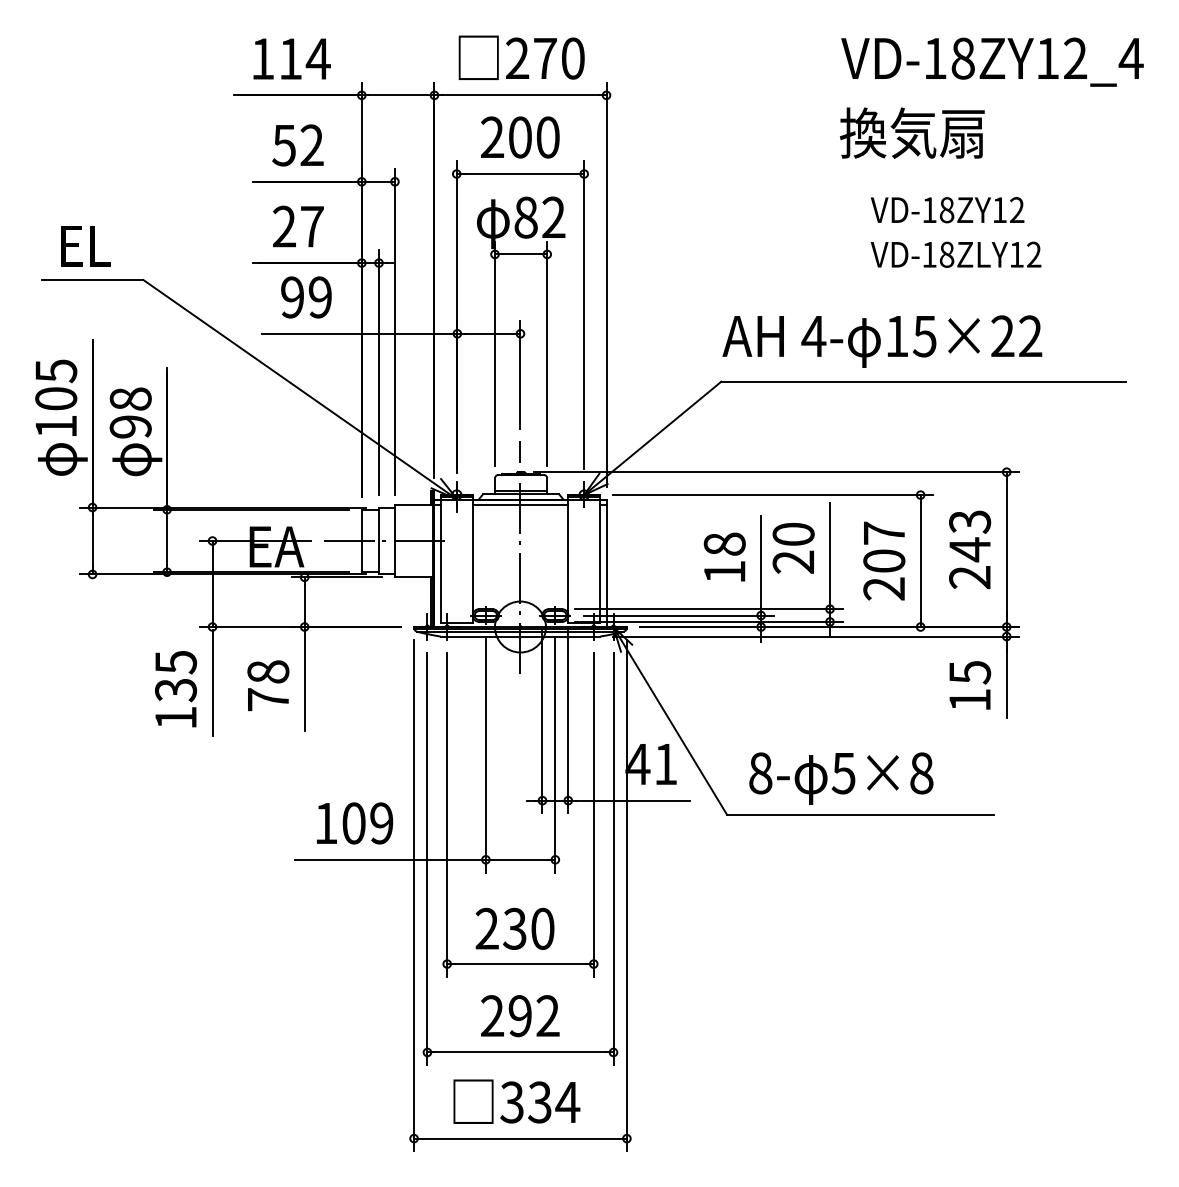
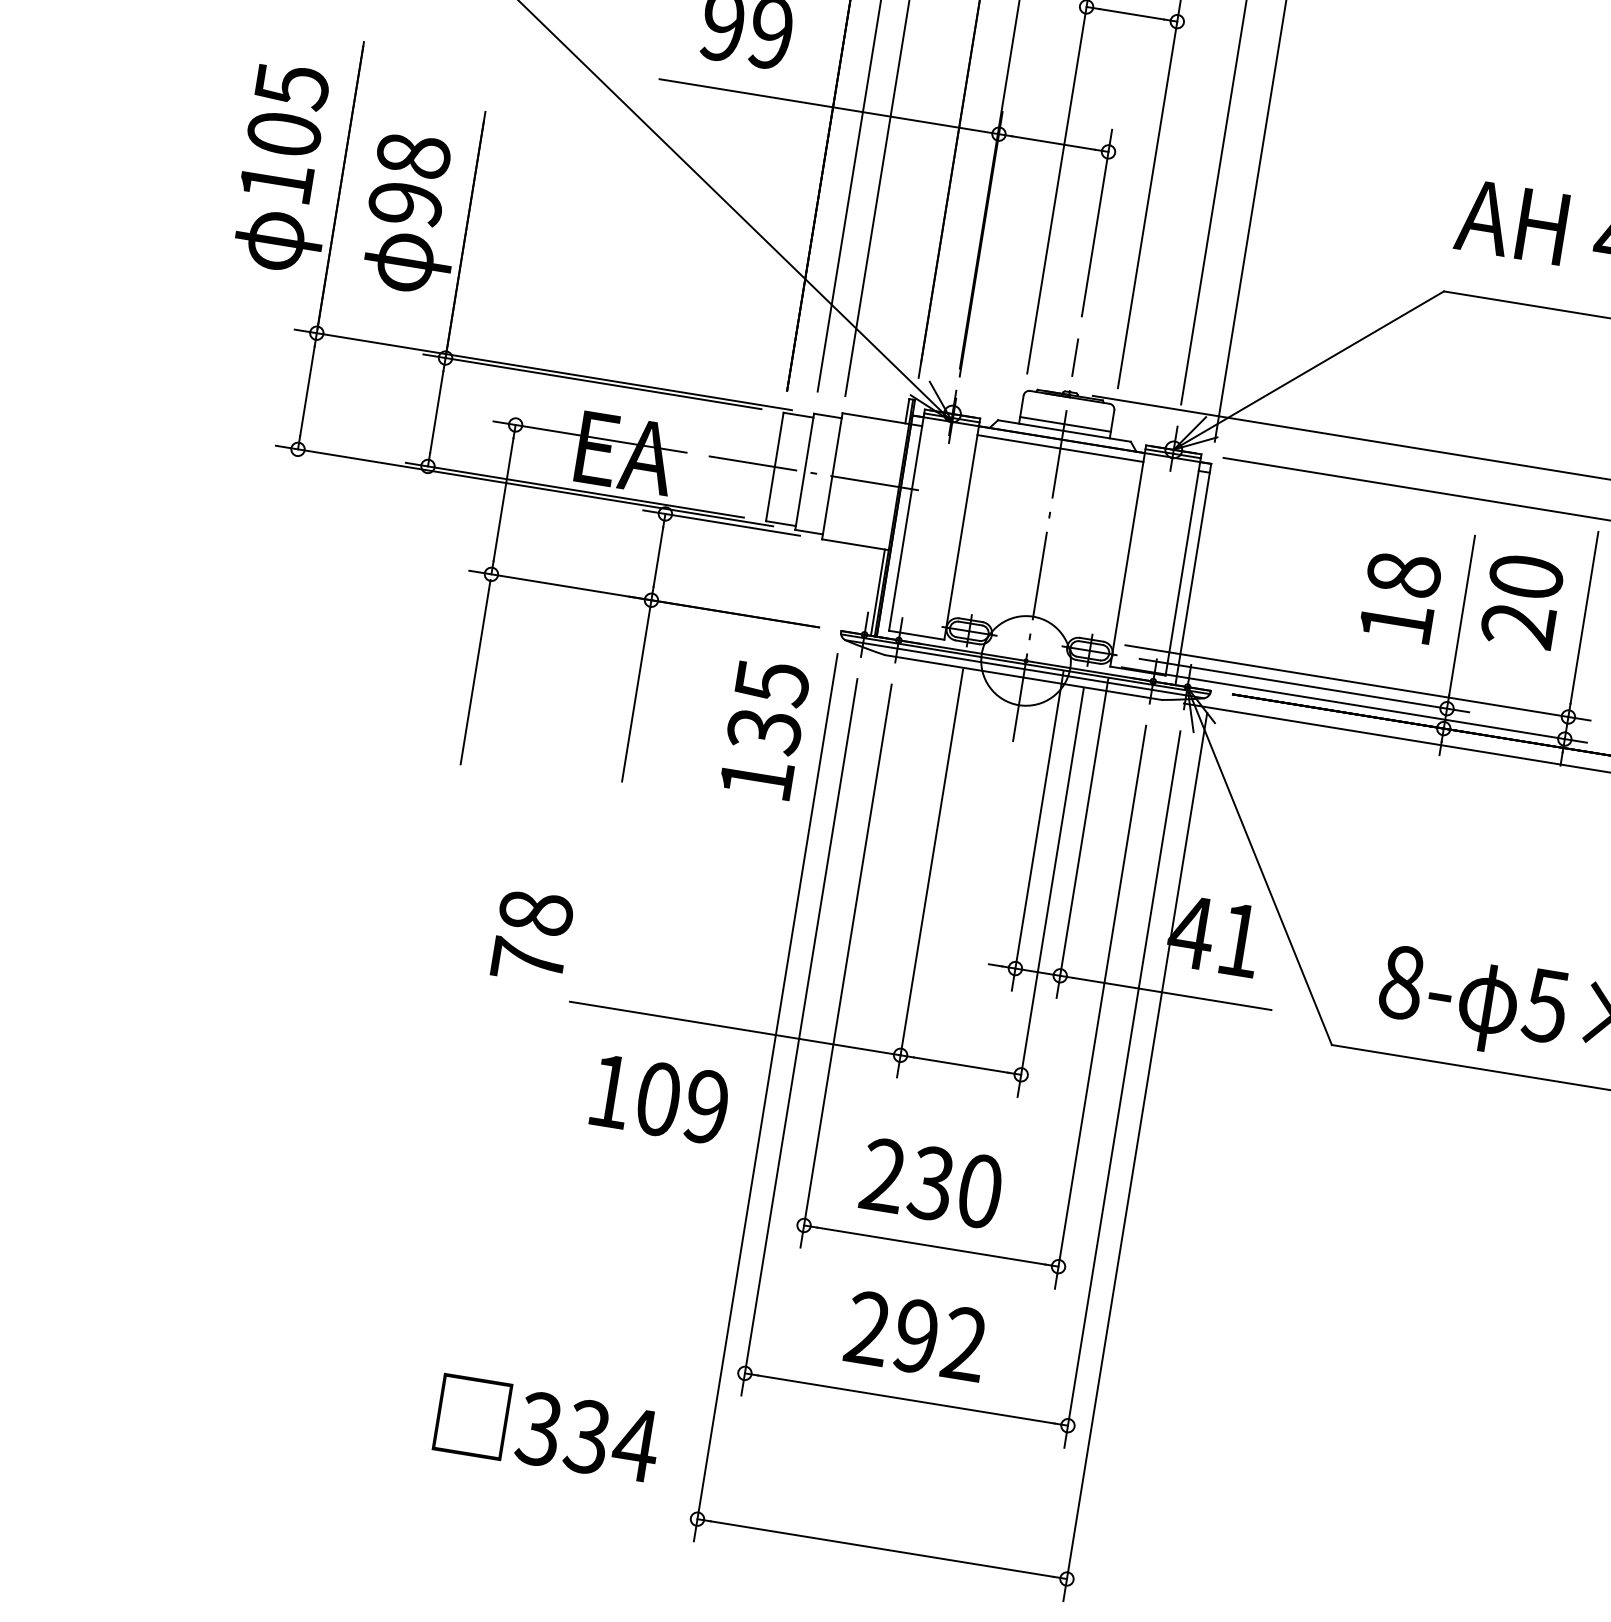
text: (268, 685) -> (532, 936), moved
text: (176, 689) -> (765, 730), moved
text: (355, 823) -> (661, 1099), moved
text: (516, 1101) -> (547, 1428), moved

